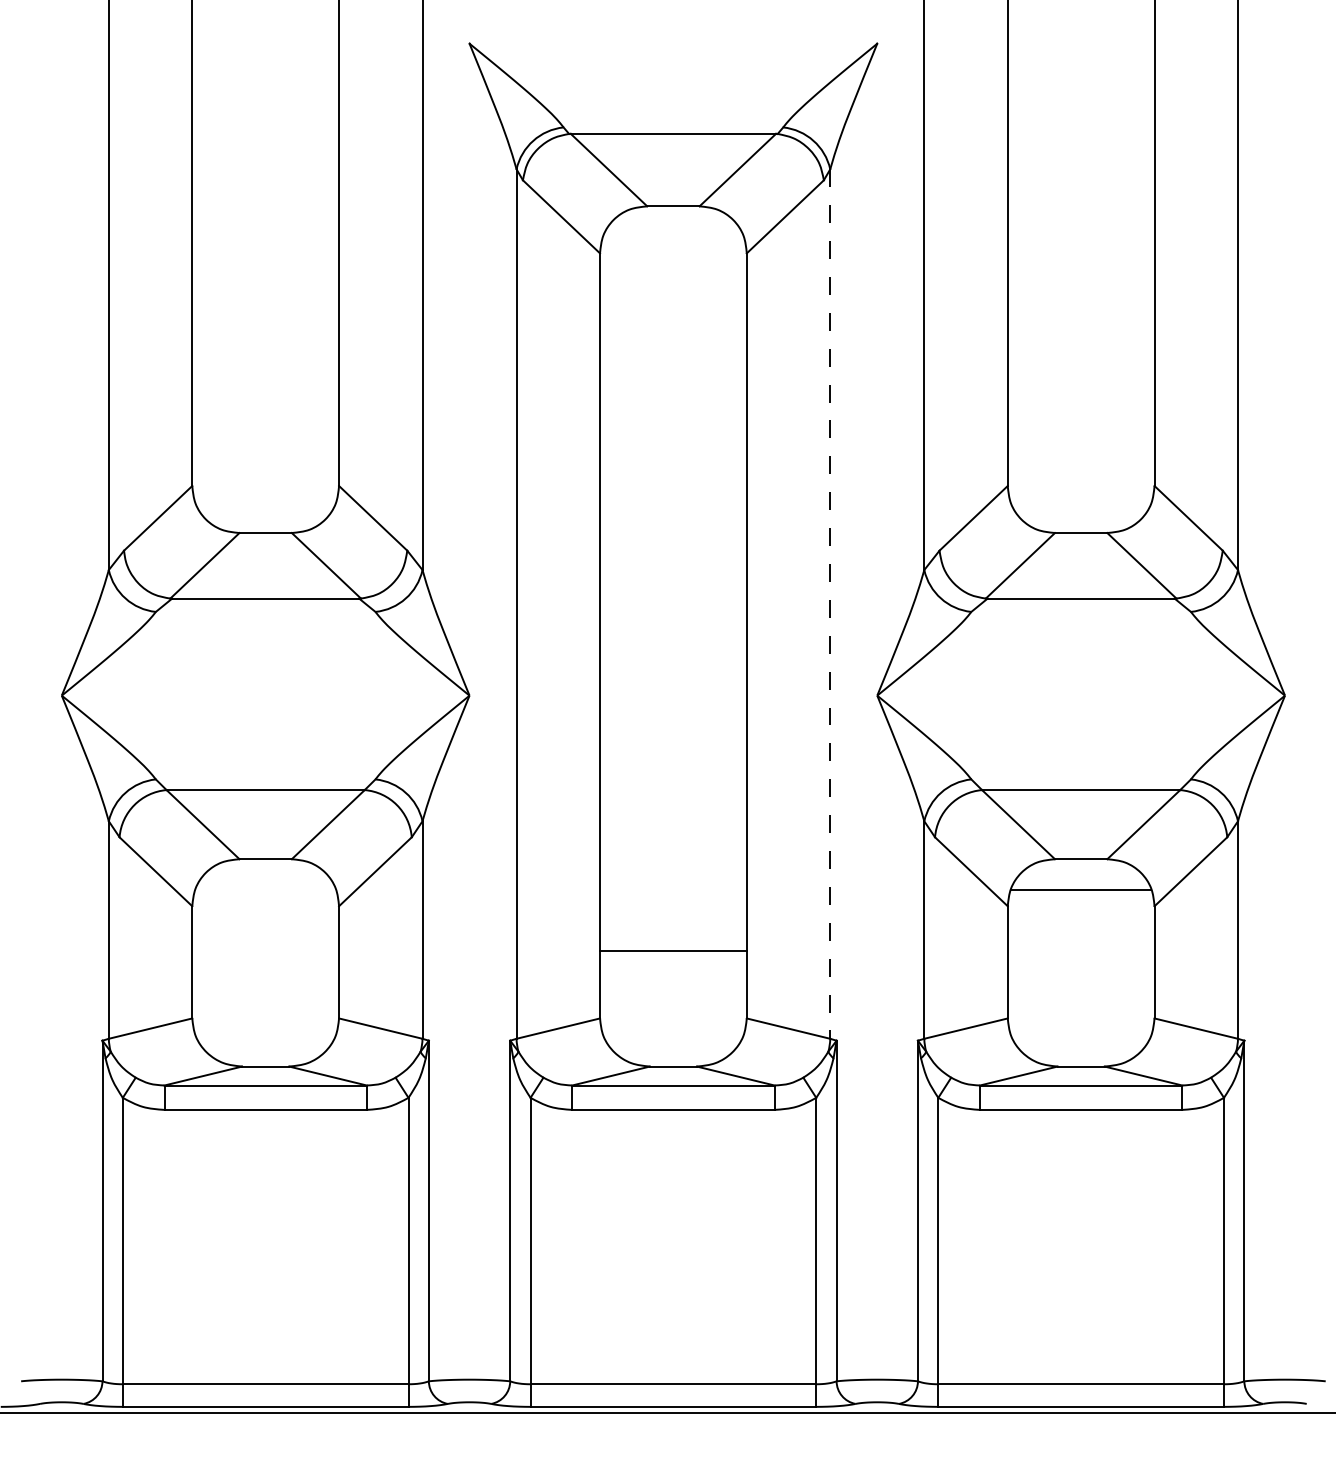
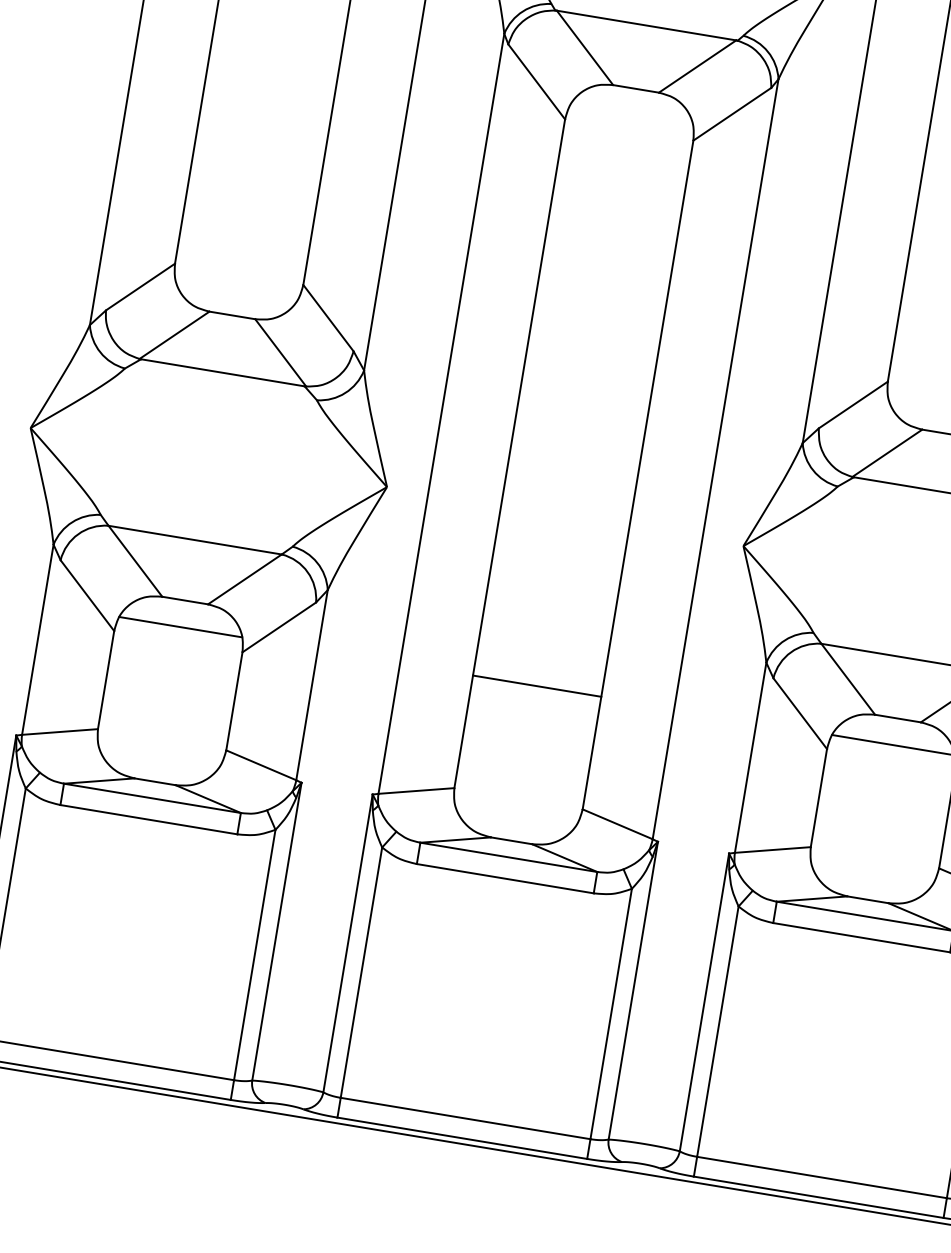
line: (830, 604) -> (715, 459), dashed -> solid
line: (265, 889) -> (180, 627), added
line: (673, 950) -> (537, 686), moved

